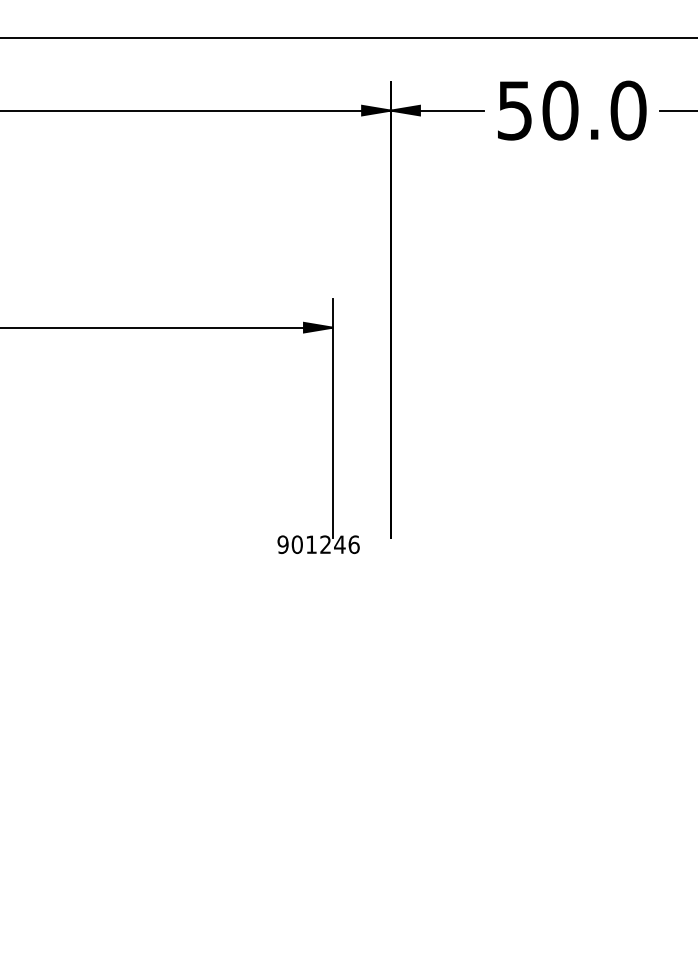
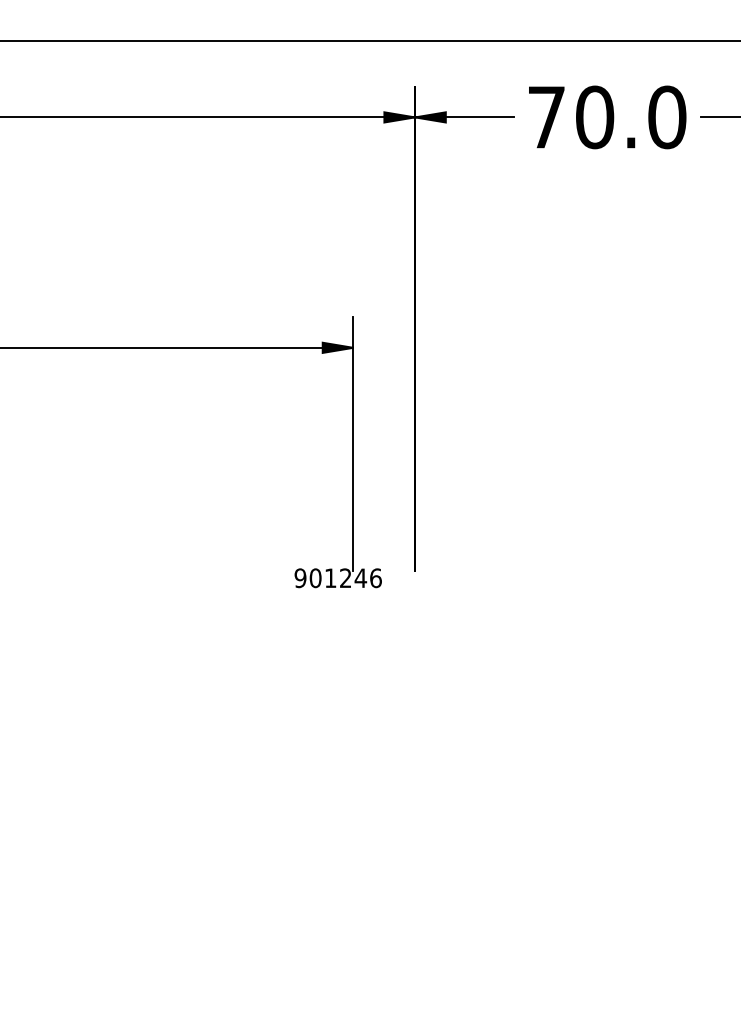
text: (514, 110) -> (546, 117), 50.0 -> 70.0

